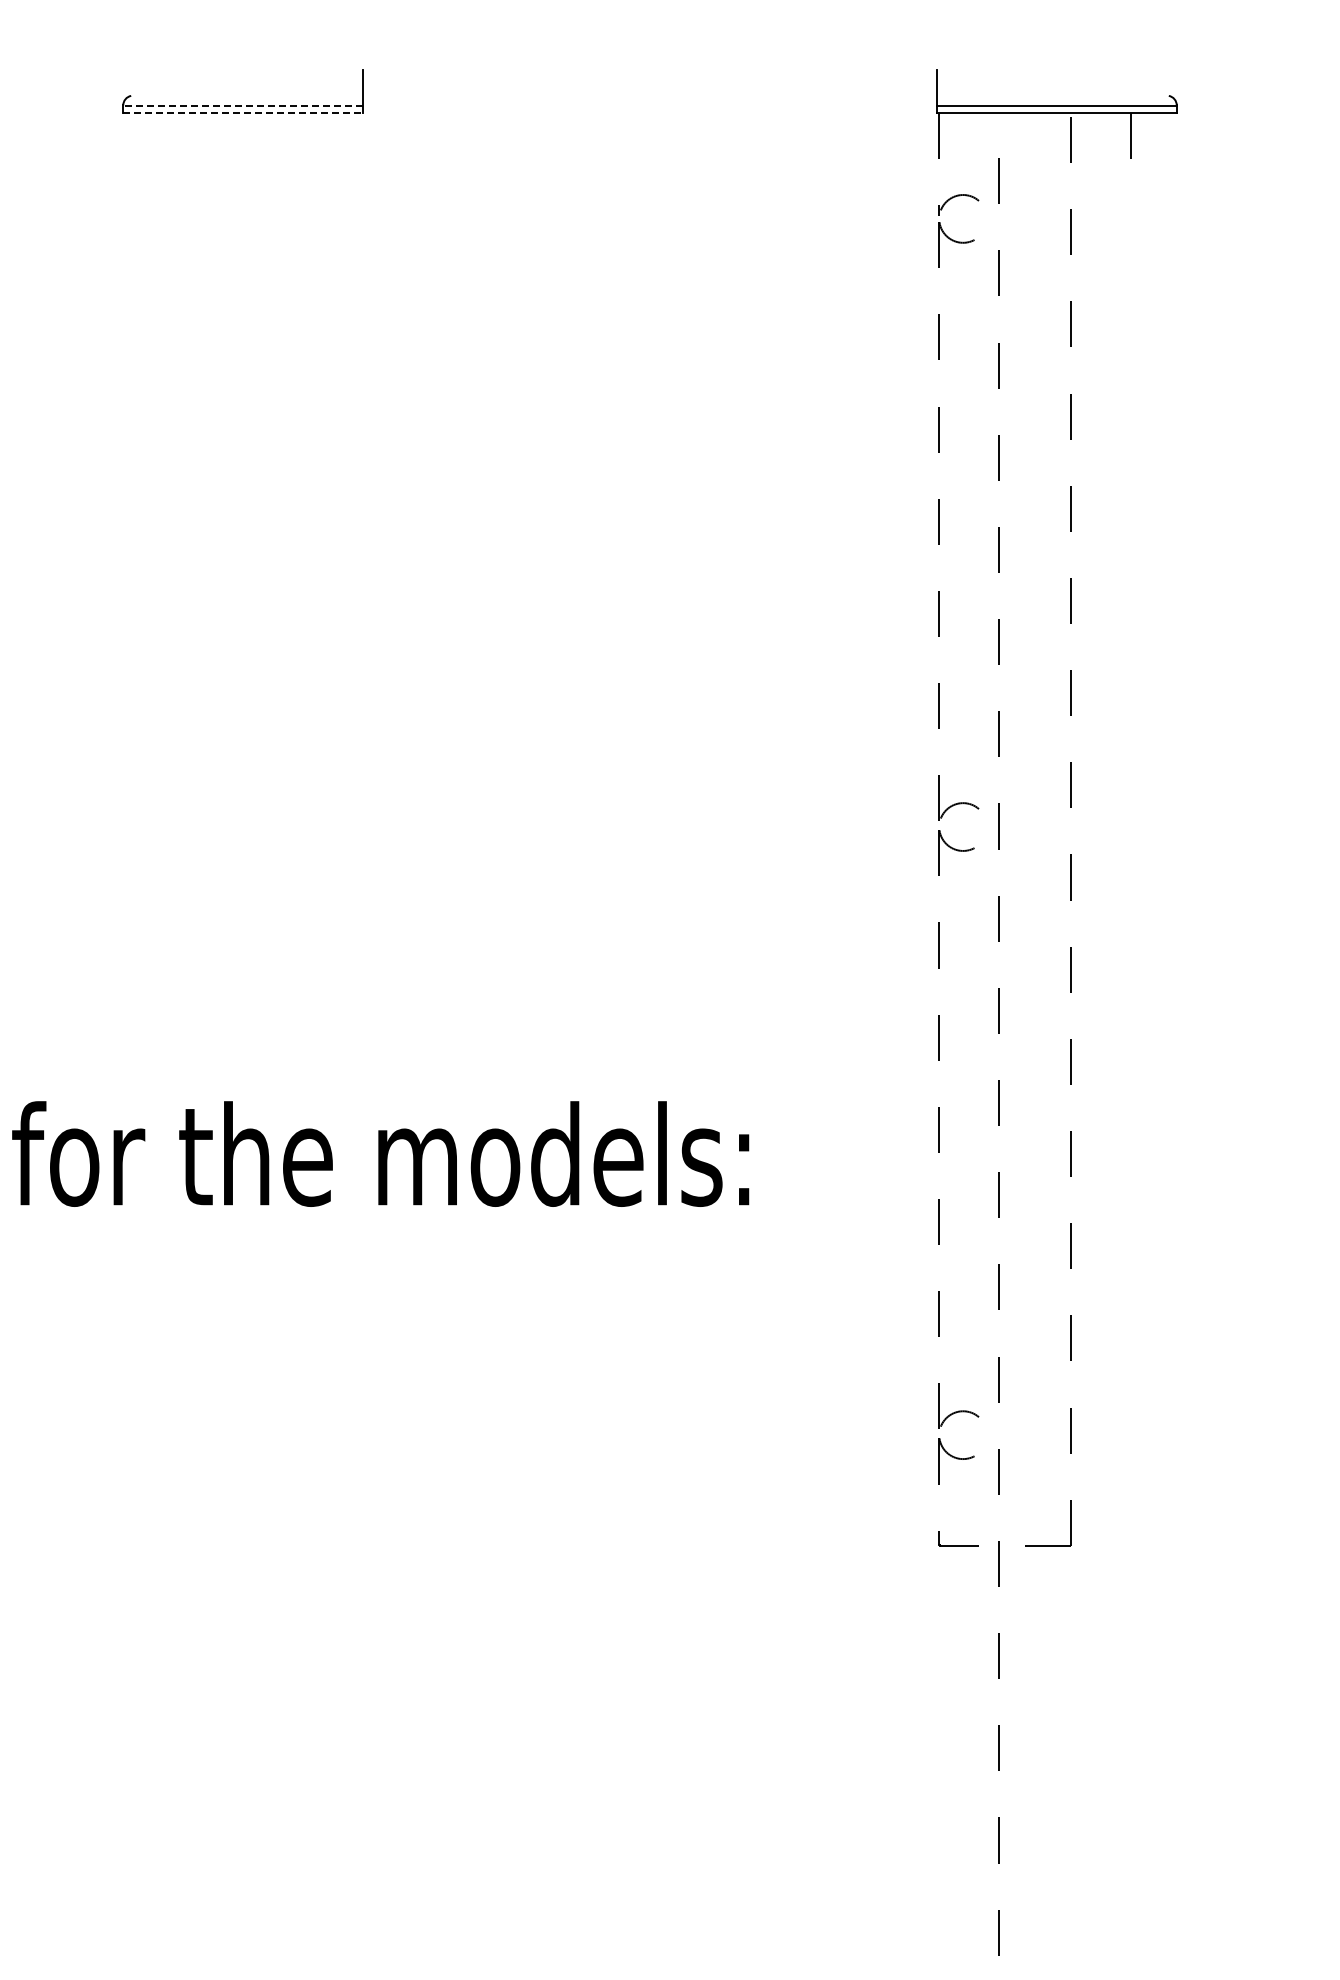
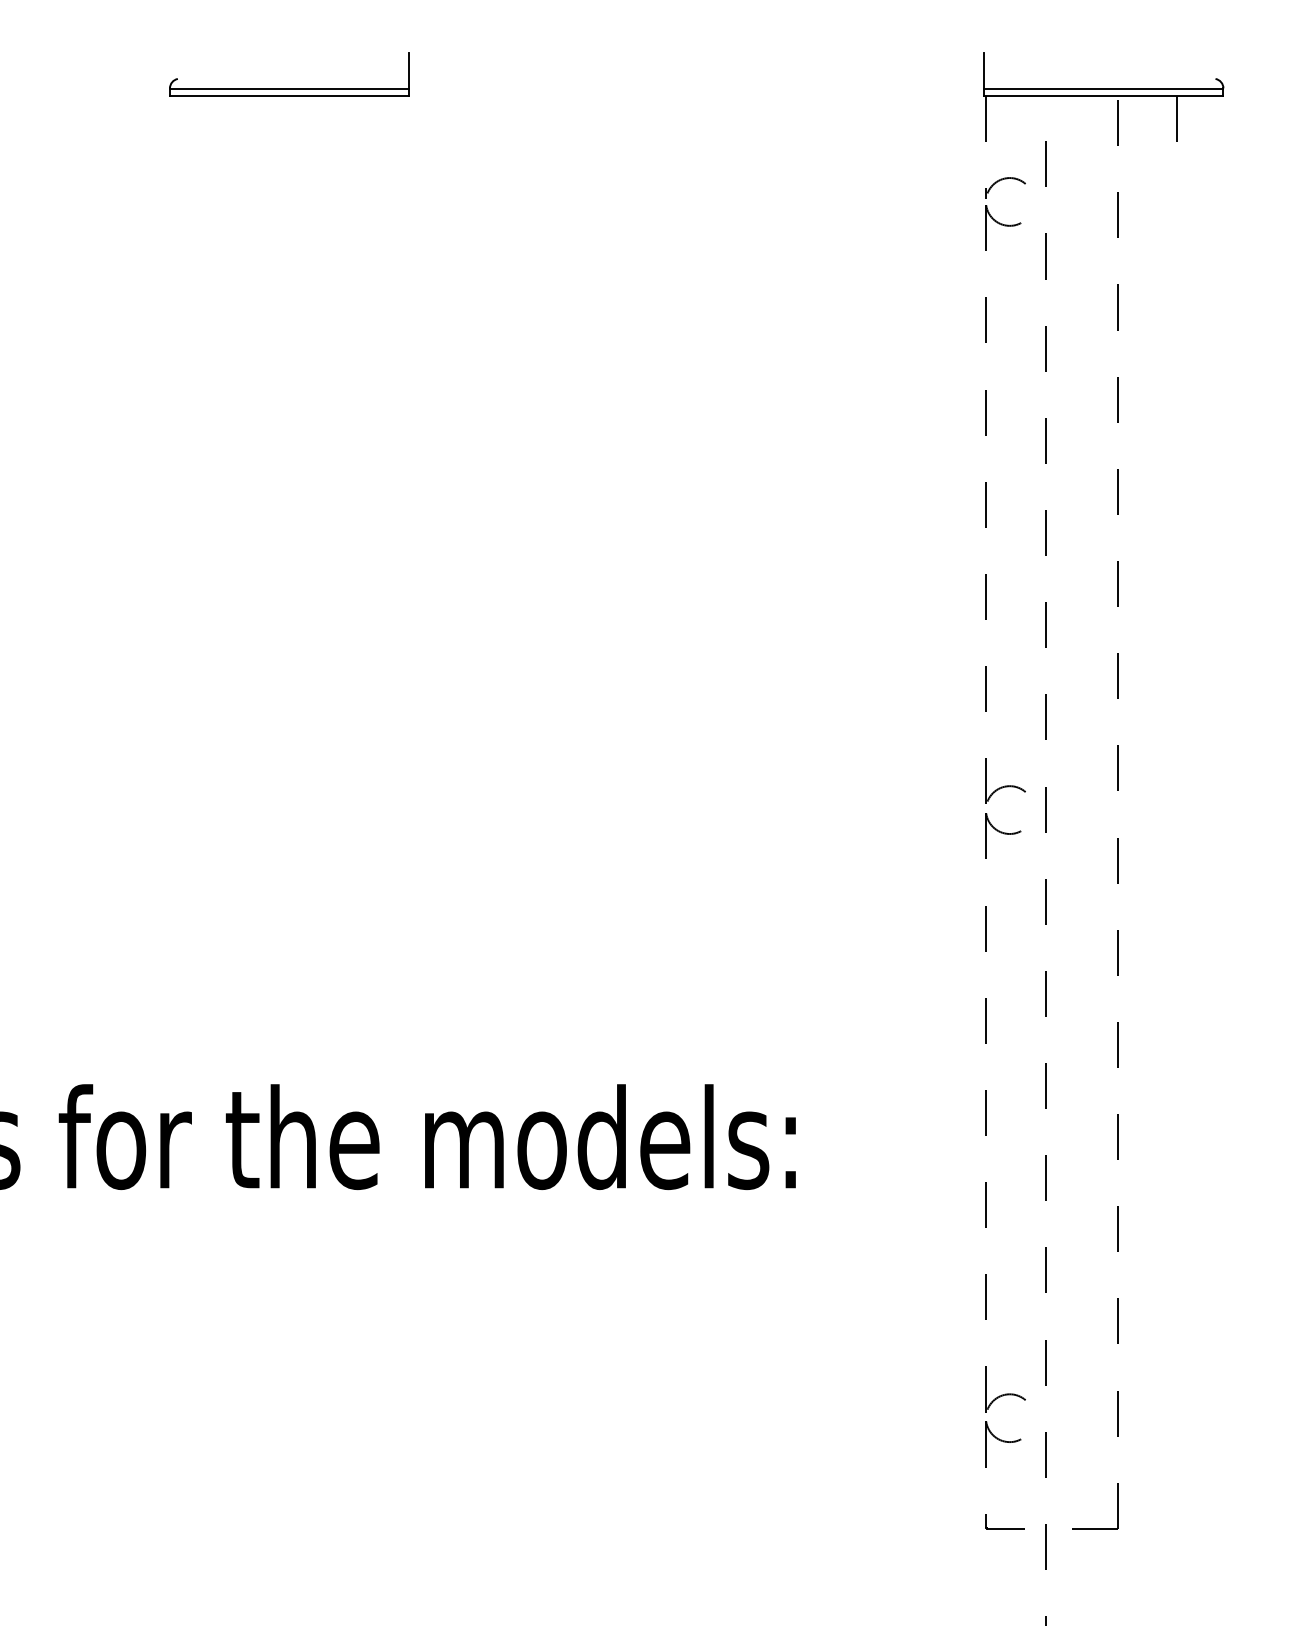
line: (243, 105) -> (290, 88), dashed -> solid
line: (243, 113) -> (290, 96), dashed -> solid

